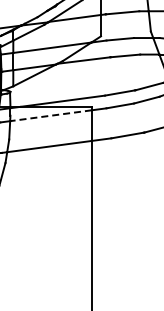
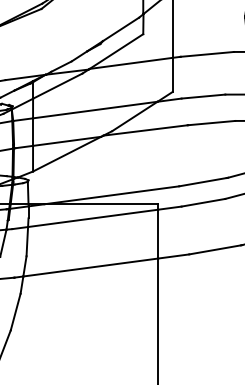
line: (50, 115) -> (92, 218), dashed -> solid

